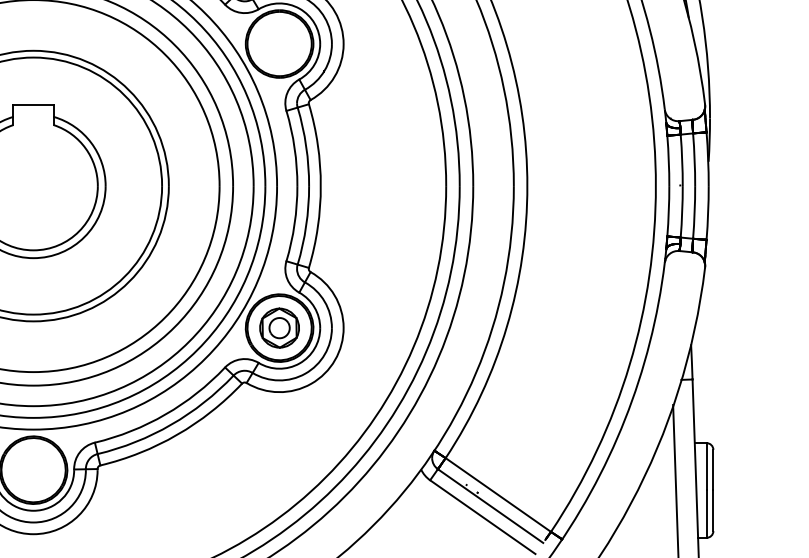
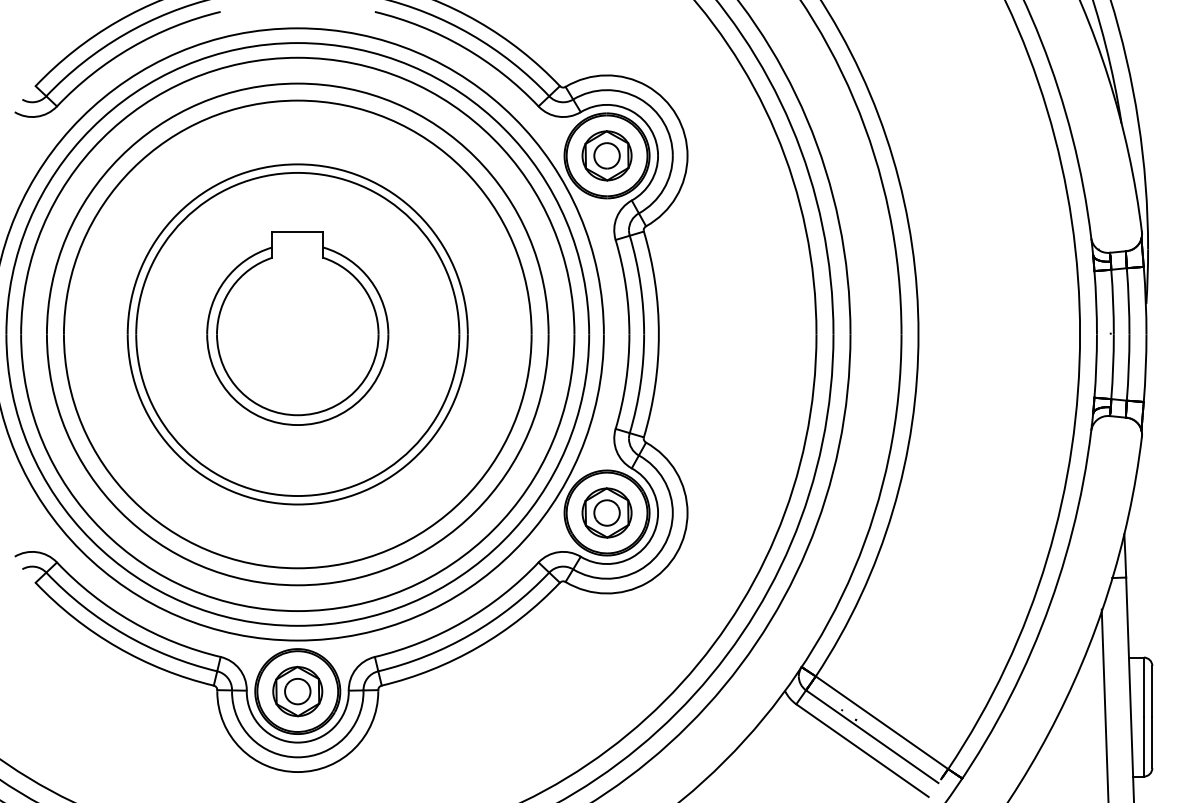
part: (279, 43) -> (606, 155), added
part: (33, 470) -> (297, 691), added

